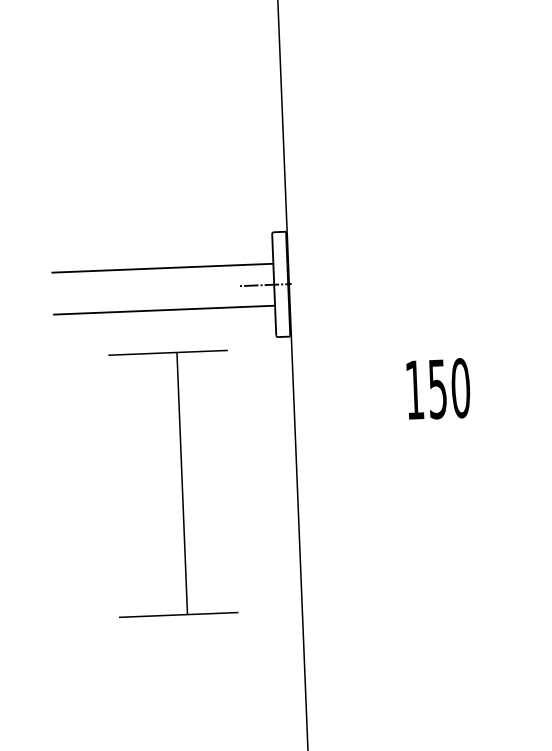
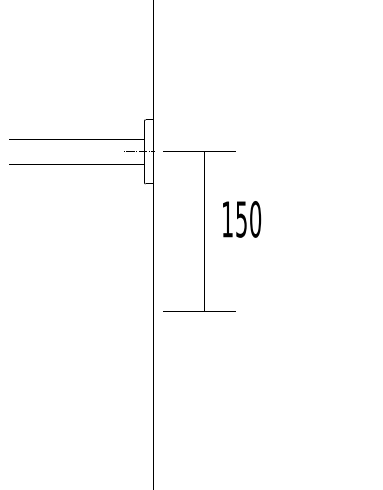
part: (173, 483) -> (199, 231), moved

